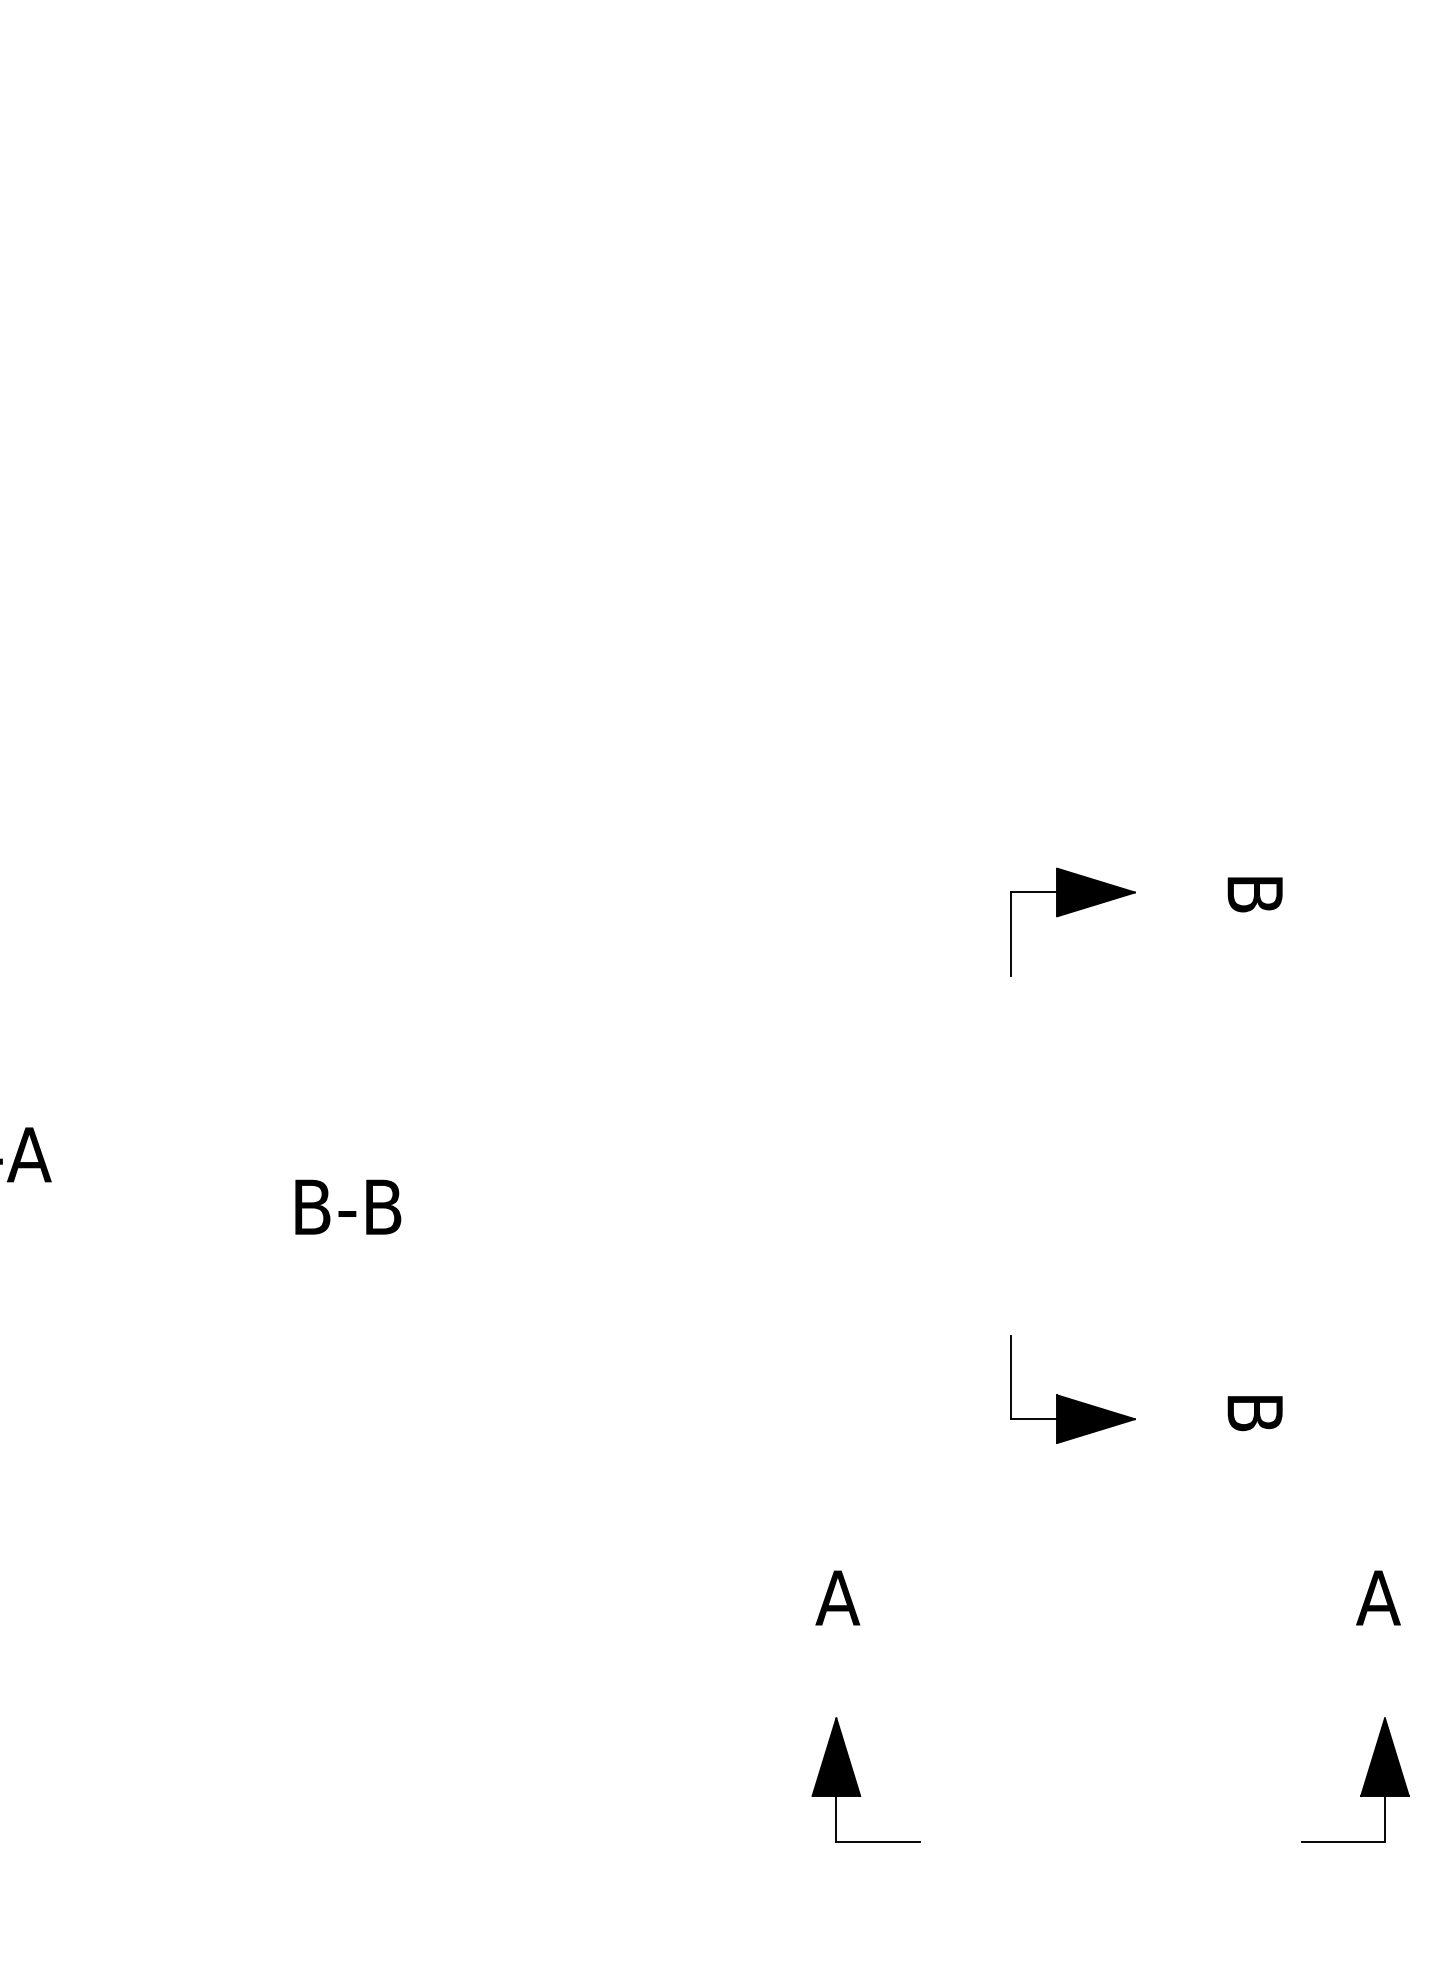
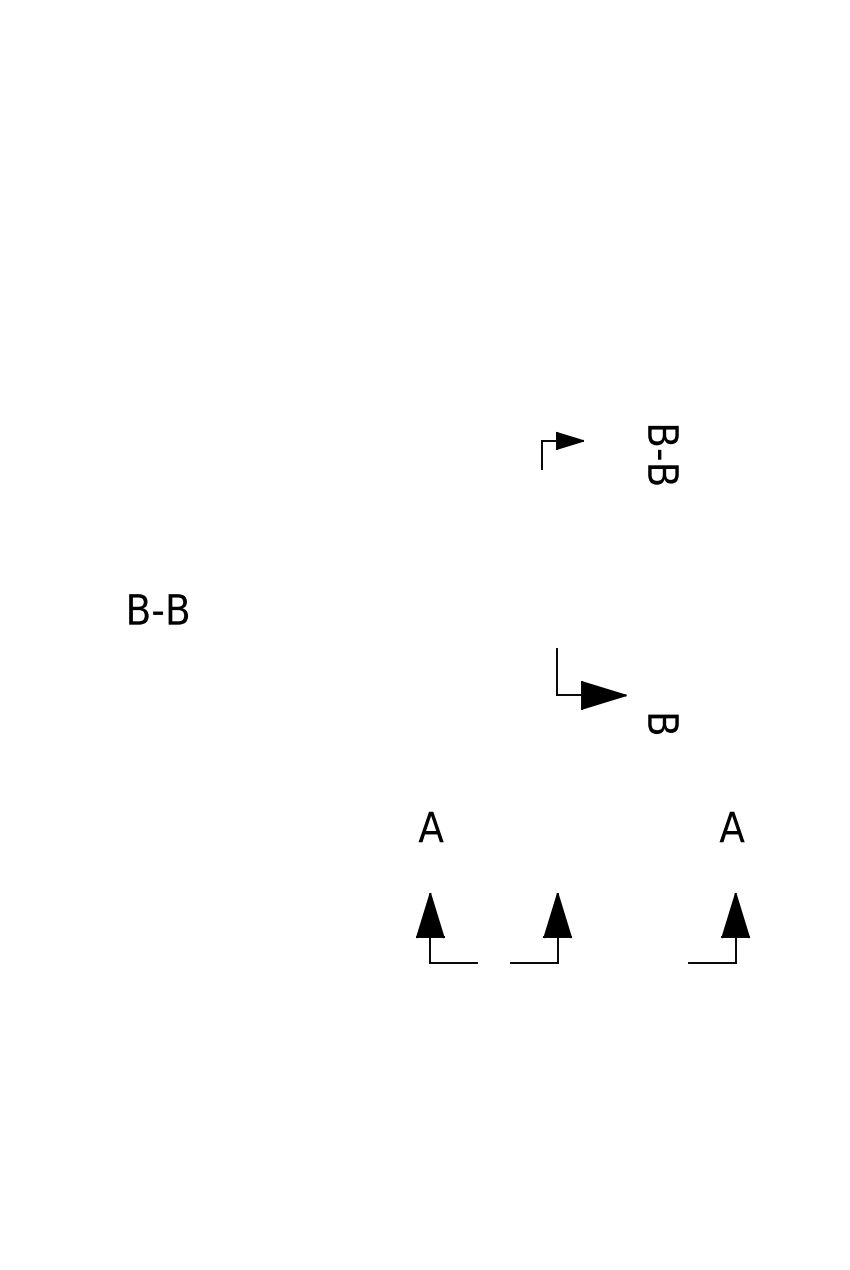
part: (1073, 921) -> (562, 450), size x0.6
text: (1255, 950) -> (663, 466), B -> B-B
part: (1073, 1388) -> (591, 678), moved
part: (1034, 1780) -> (540, 928), added

